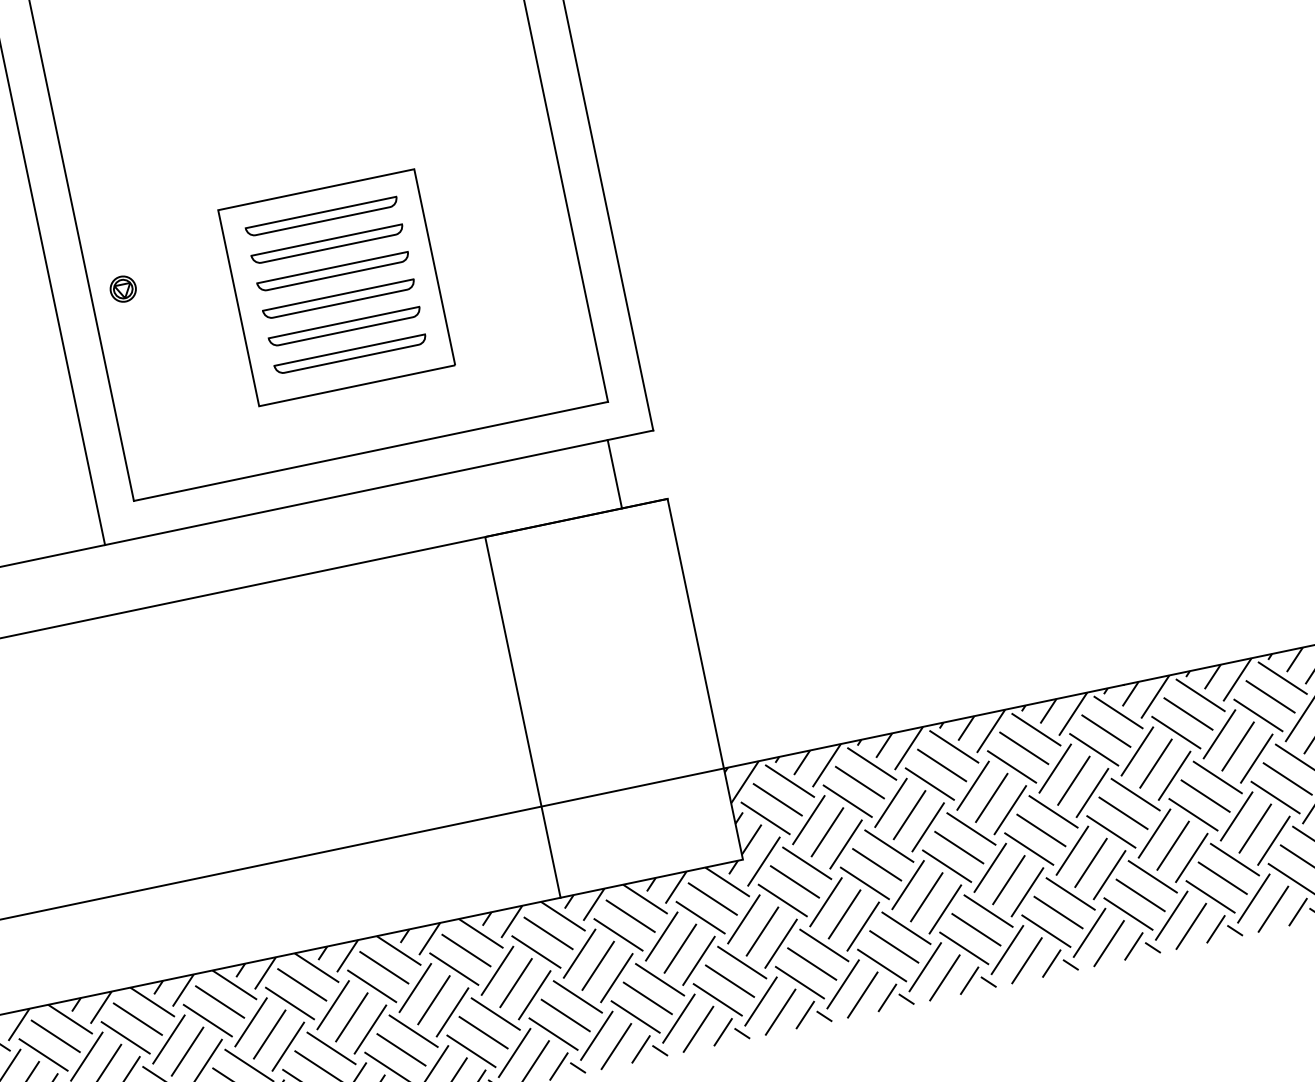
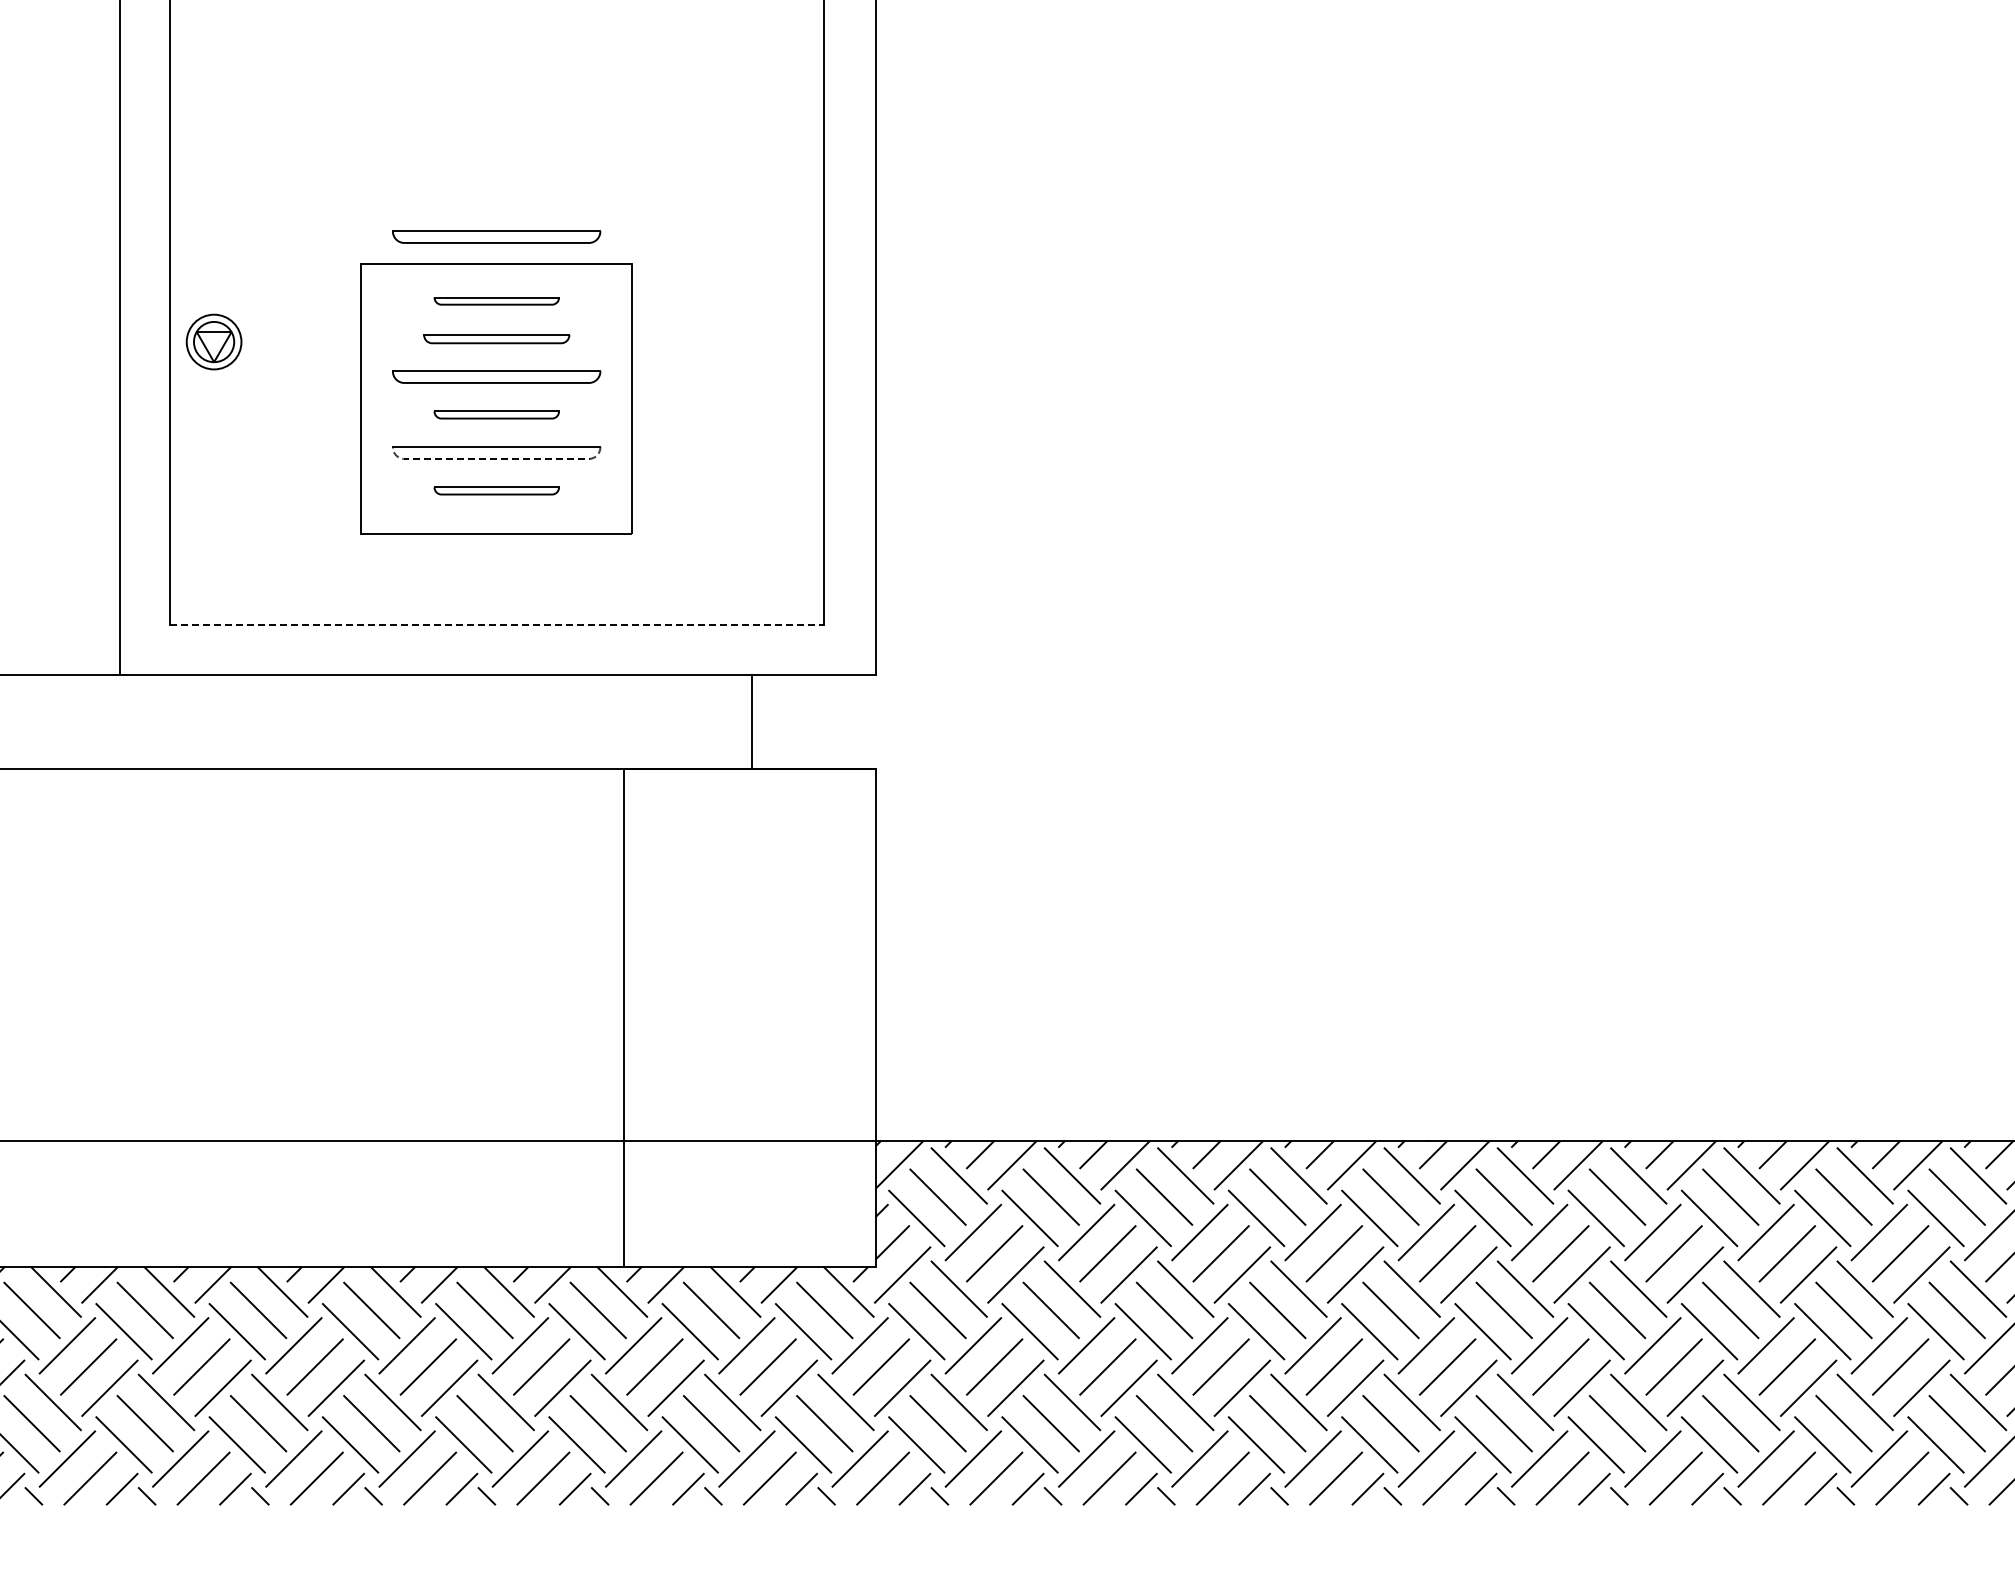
part: (312, 169) -> (496, 236), added
part: (321, 216) -> (496, 300), size x0.6
part: (327, 243) -> (496, 338), size x0.7
part: (123, 288) -> (214, 341), size x1.6
part: (338, 299) -> (496, 414), size x0.6
line: (345, 330) -> (496, 458), solid -> dashed
part: (350, 354) -> (496, 490), size x0.6
line: (370, 451) -> (496, 624), solid -> dashed
line: (614, 473) -> (751, 721), moved

